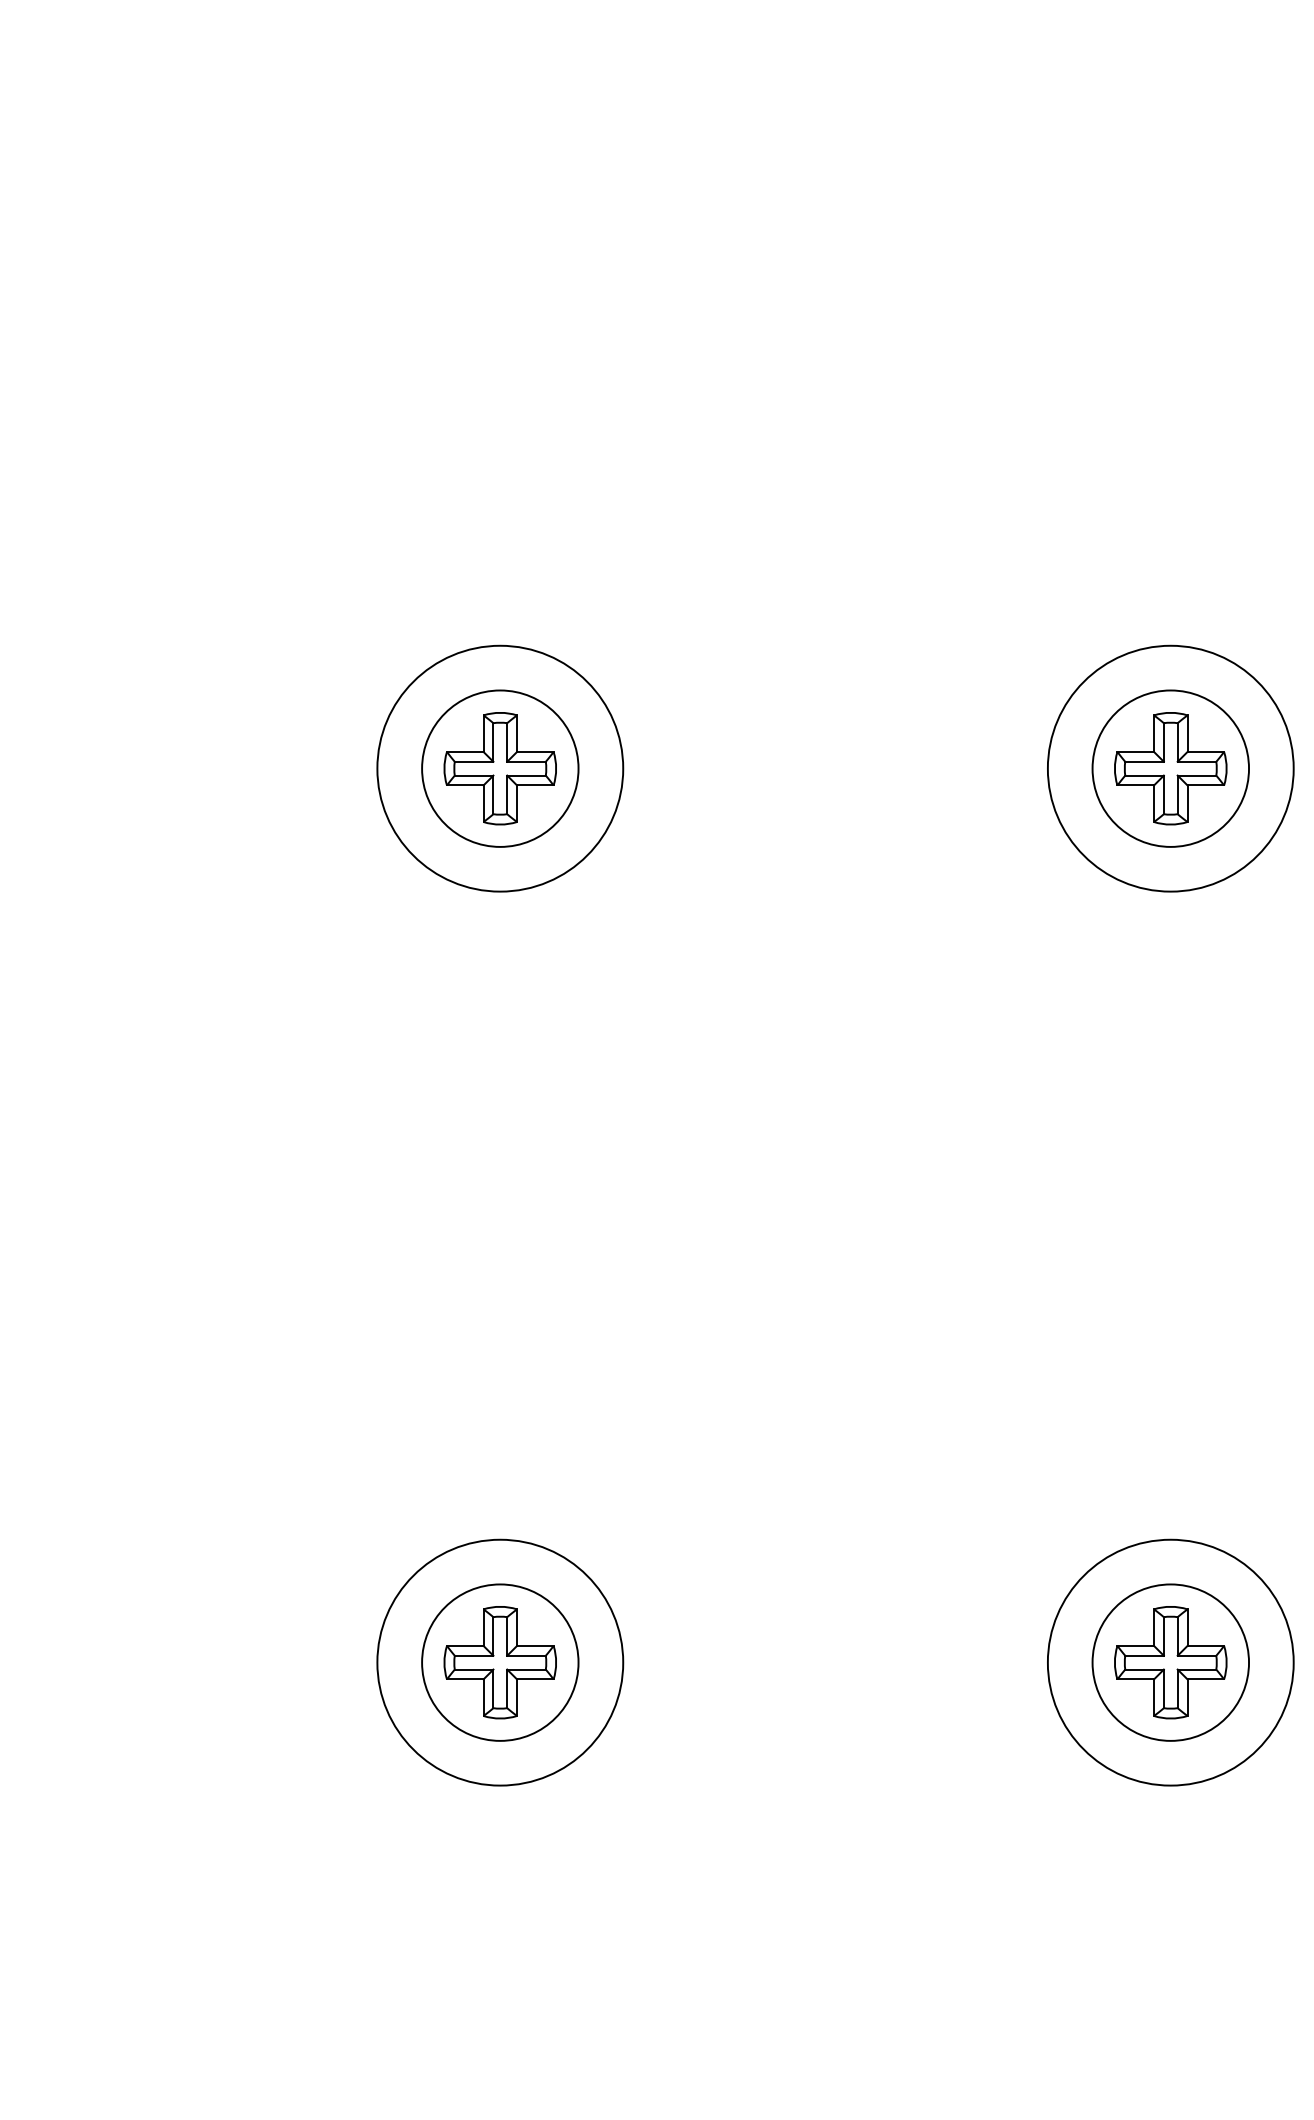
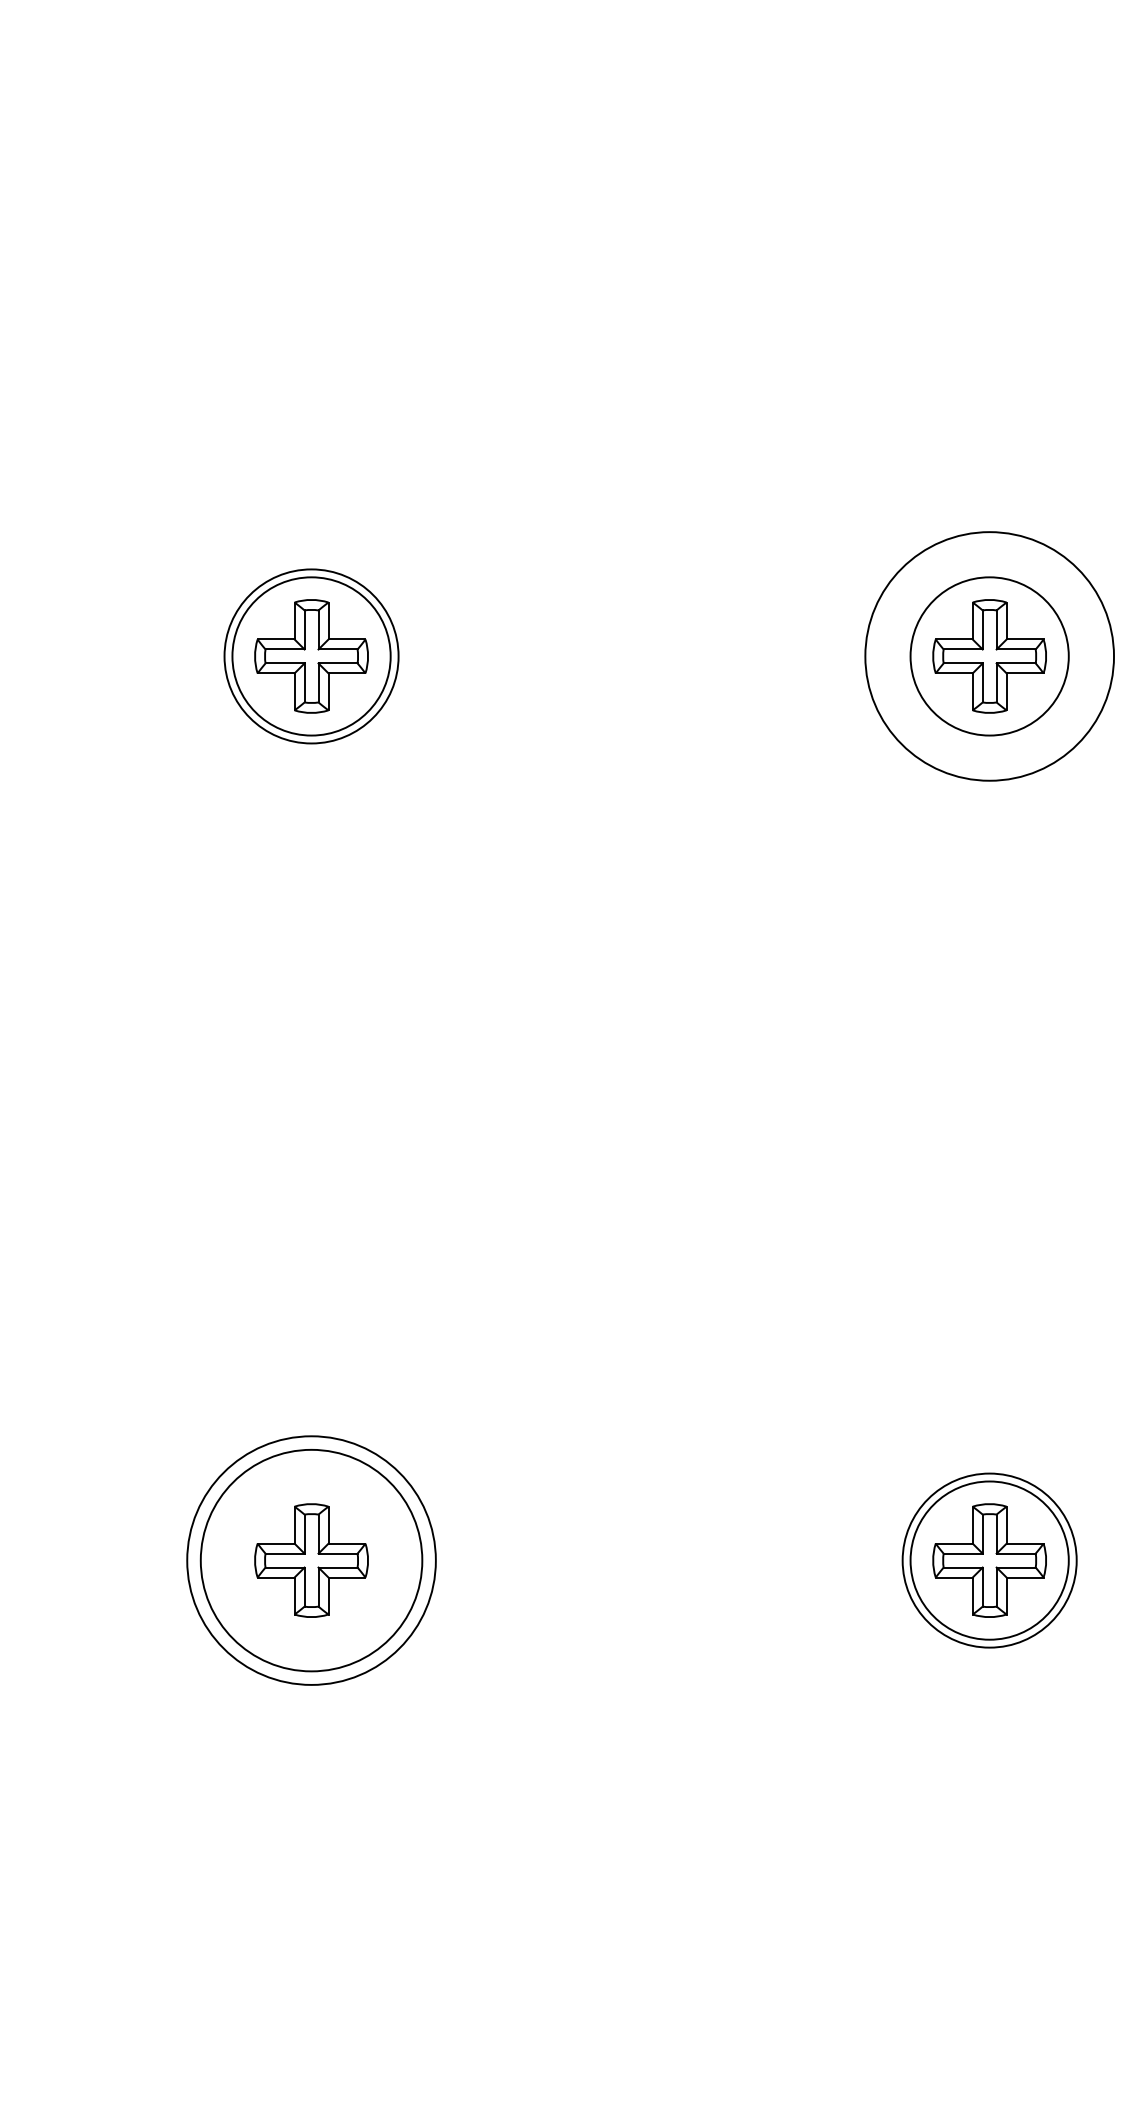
circle: (500, 768) -> (311, 656), size x0.7
circle: (500, 1662) -> (311, 1560), size x1.4
circle: (1170, 1662) -> (989, 1560), size x0.7

